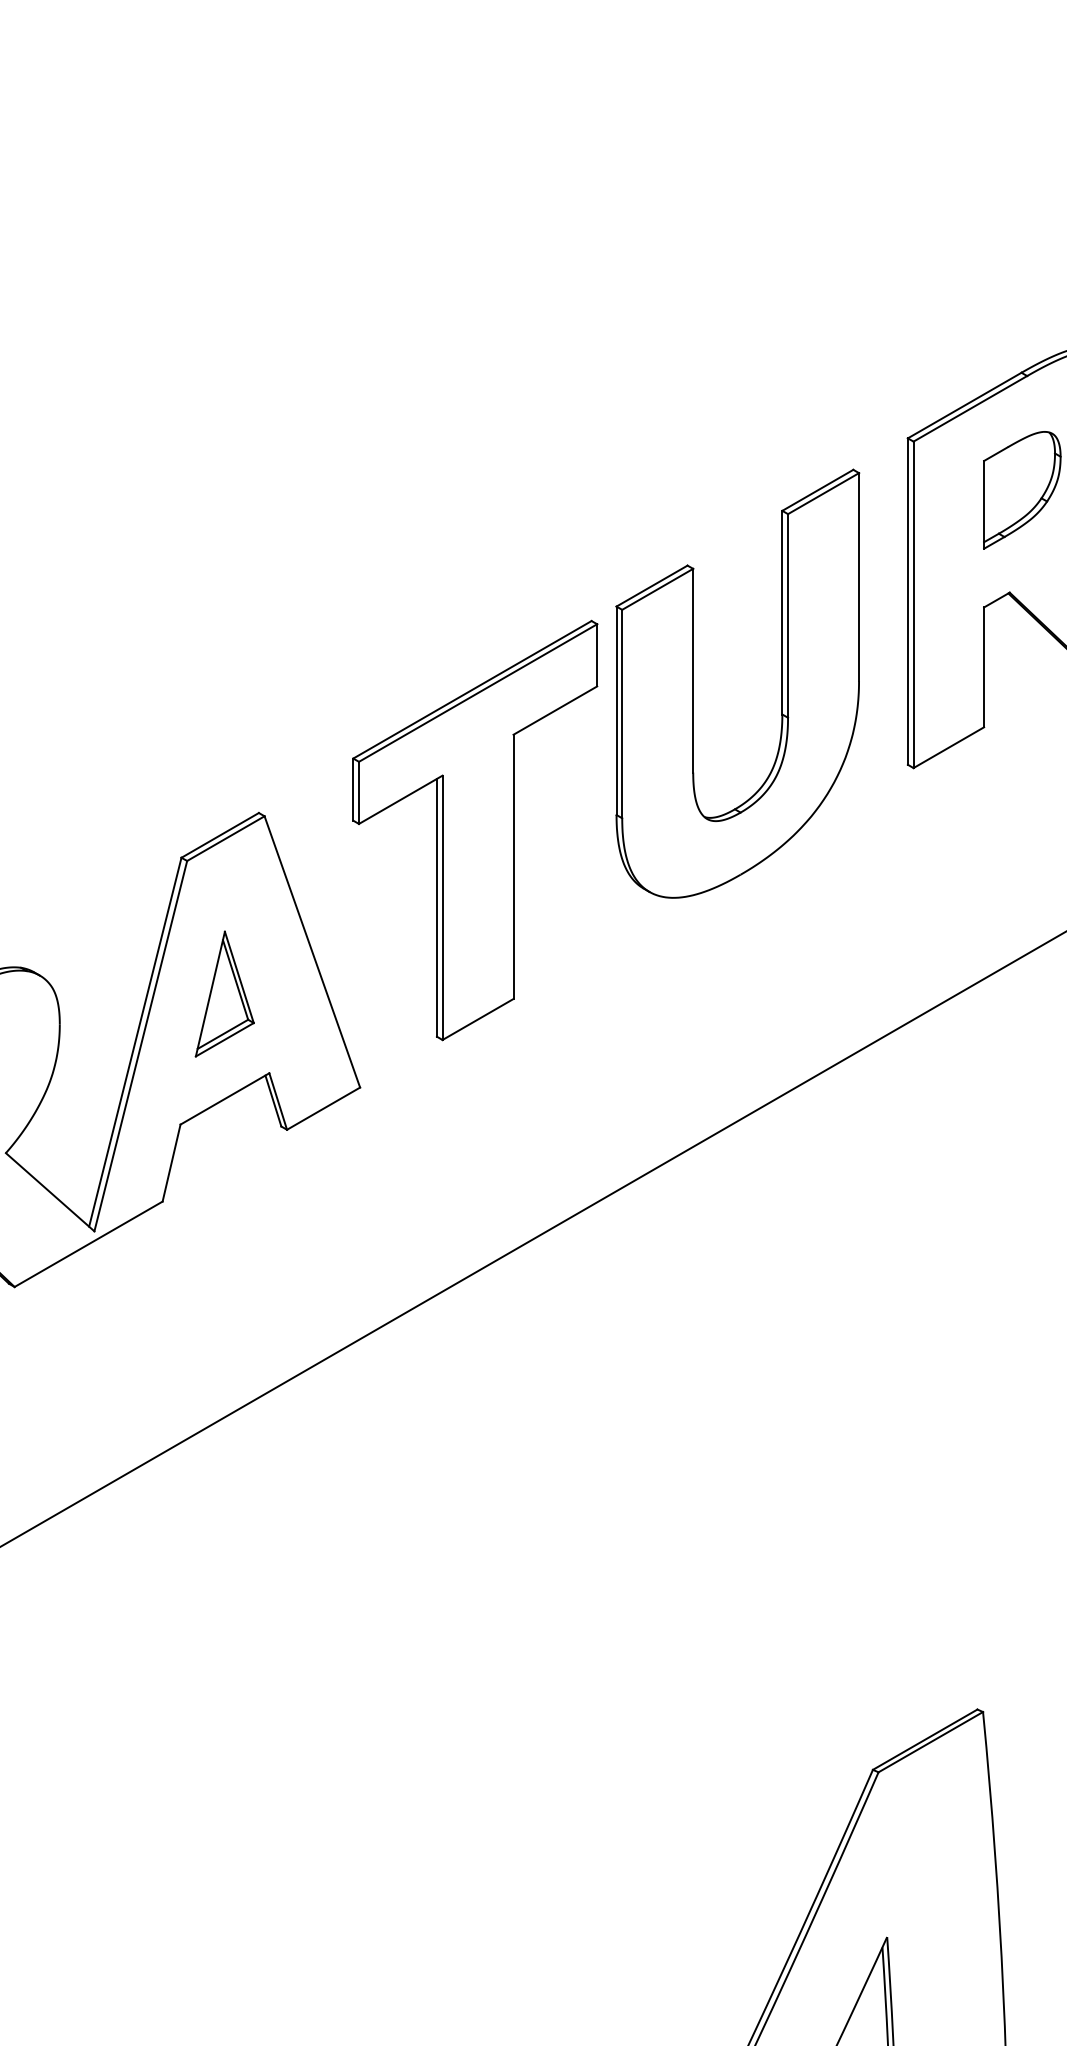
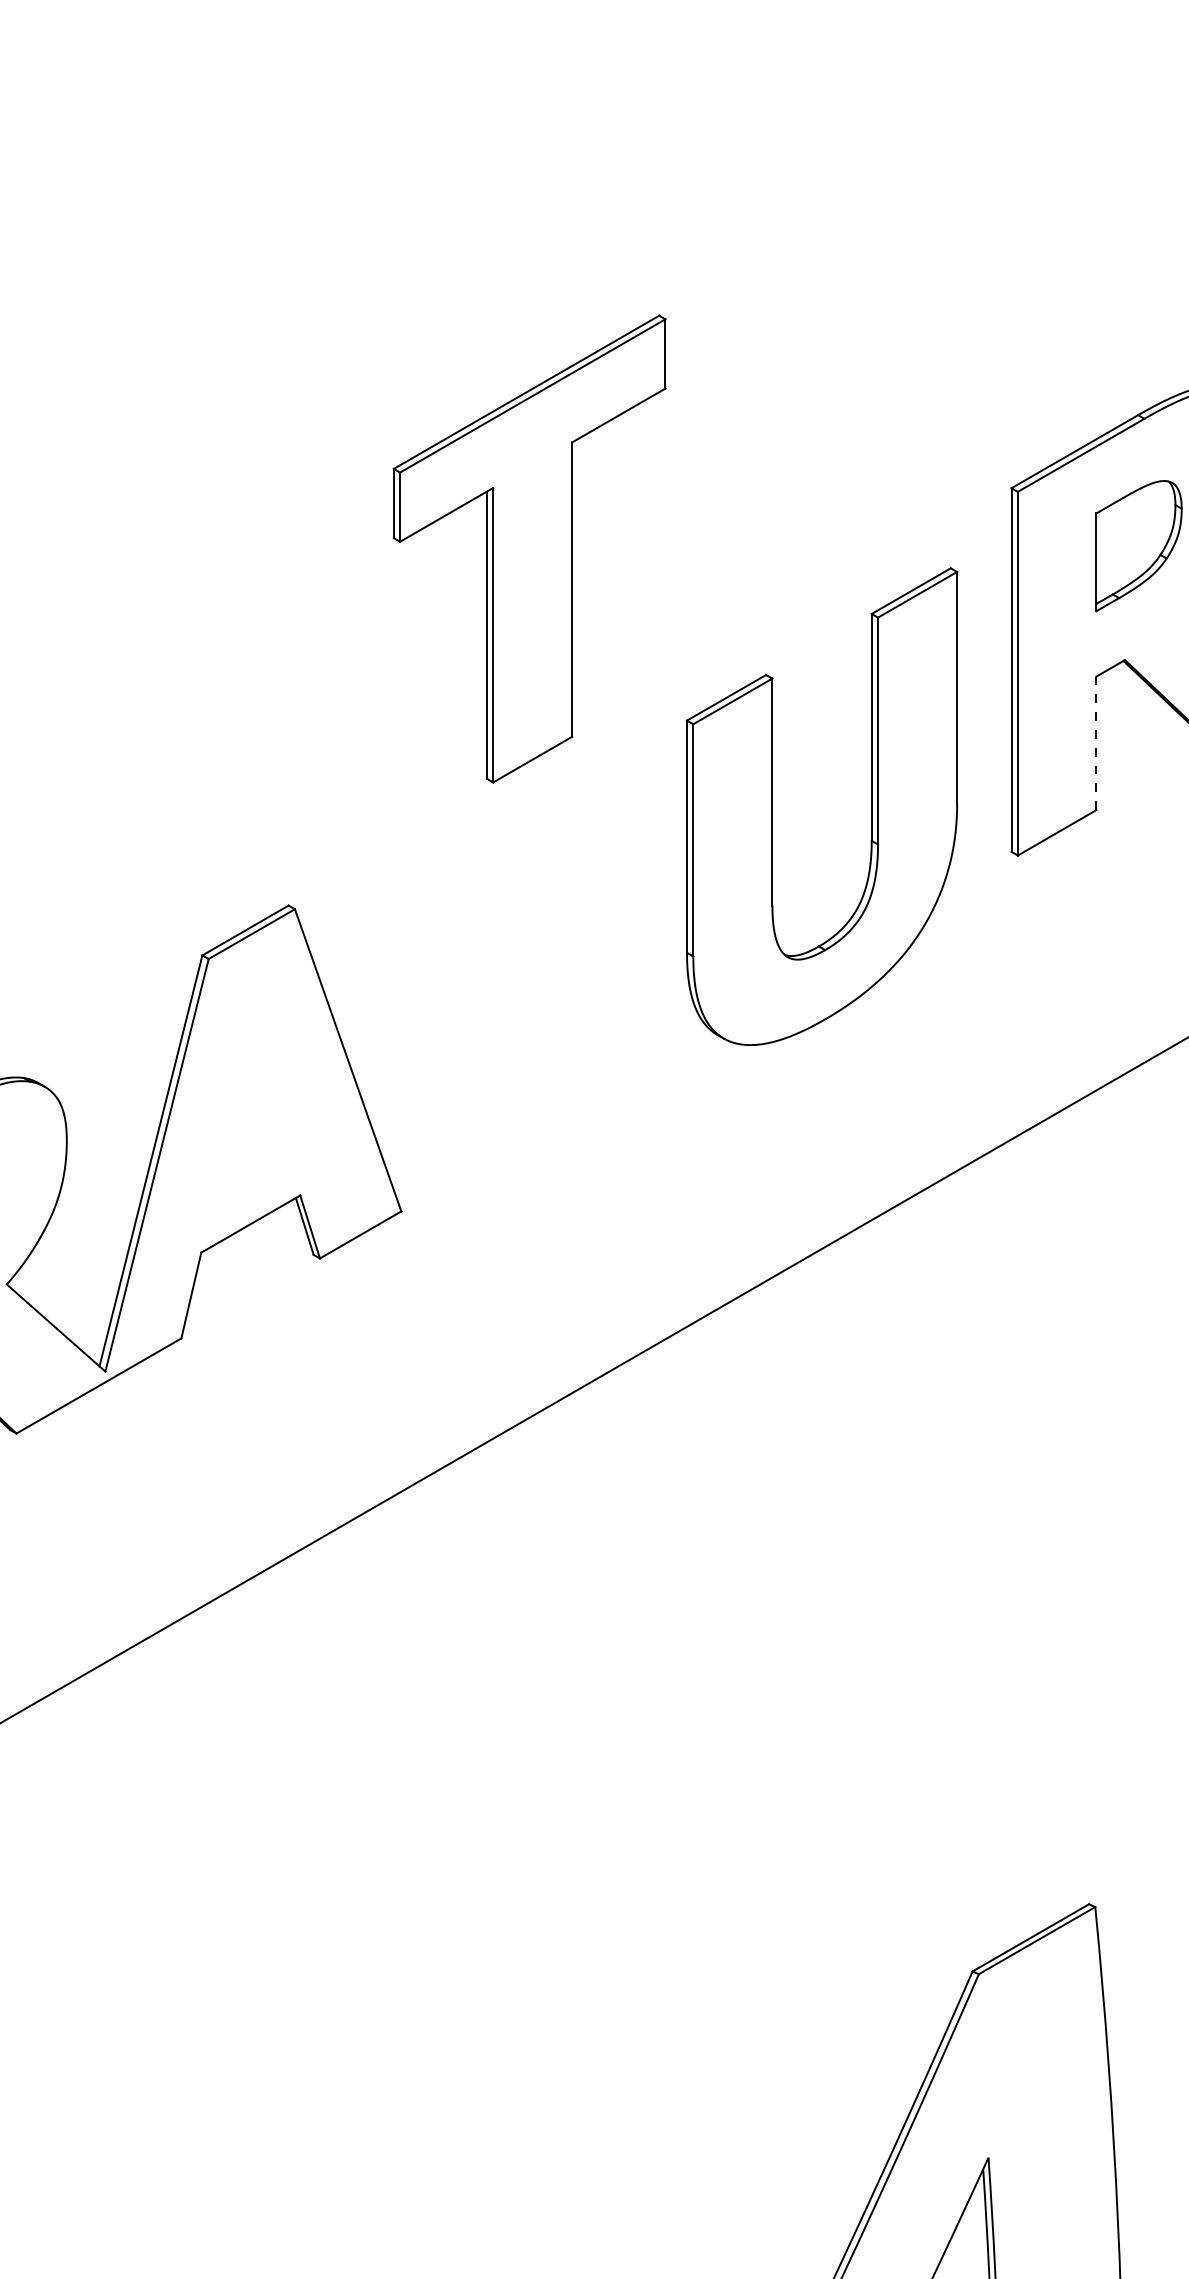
line: (984, 667) -> (1096, 743), solid -> dashed
part: (693, 683) -> (772, 806), moved
part: (475, 829) -> (529, 548), moved
part: (224, 993) -> (250, 1106), removed

